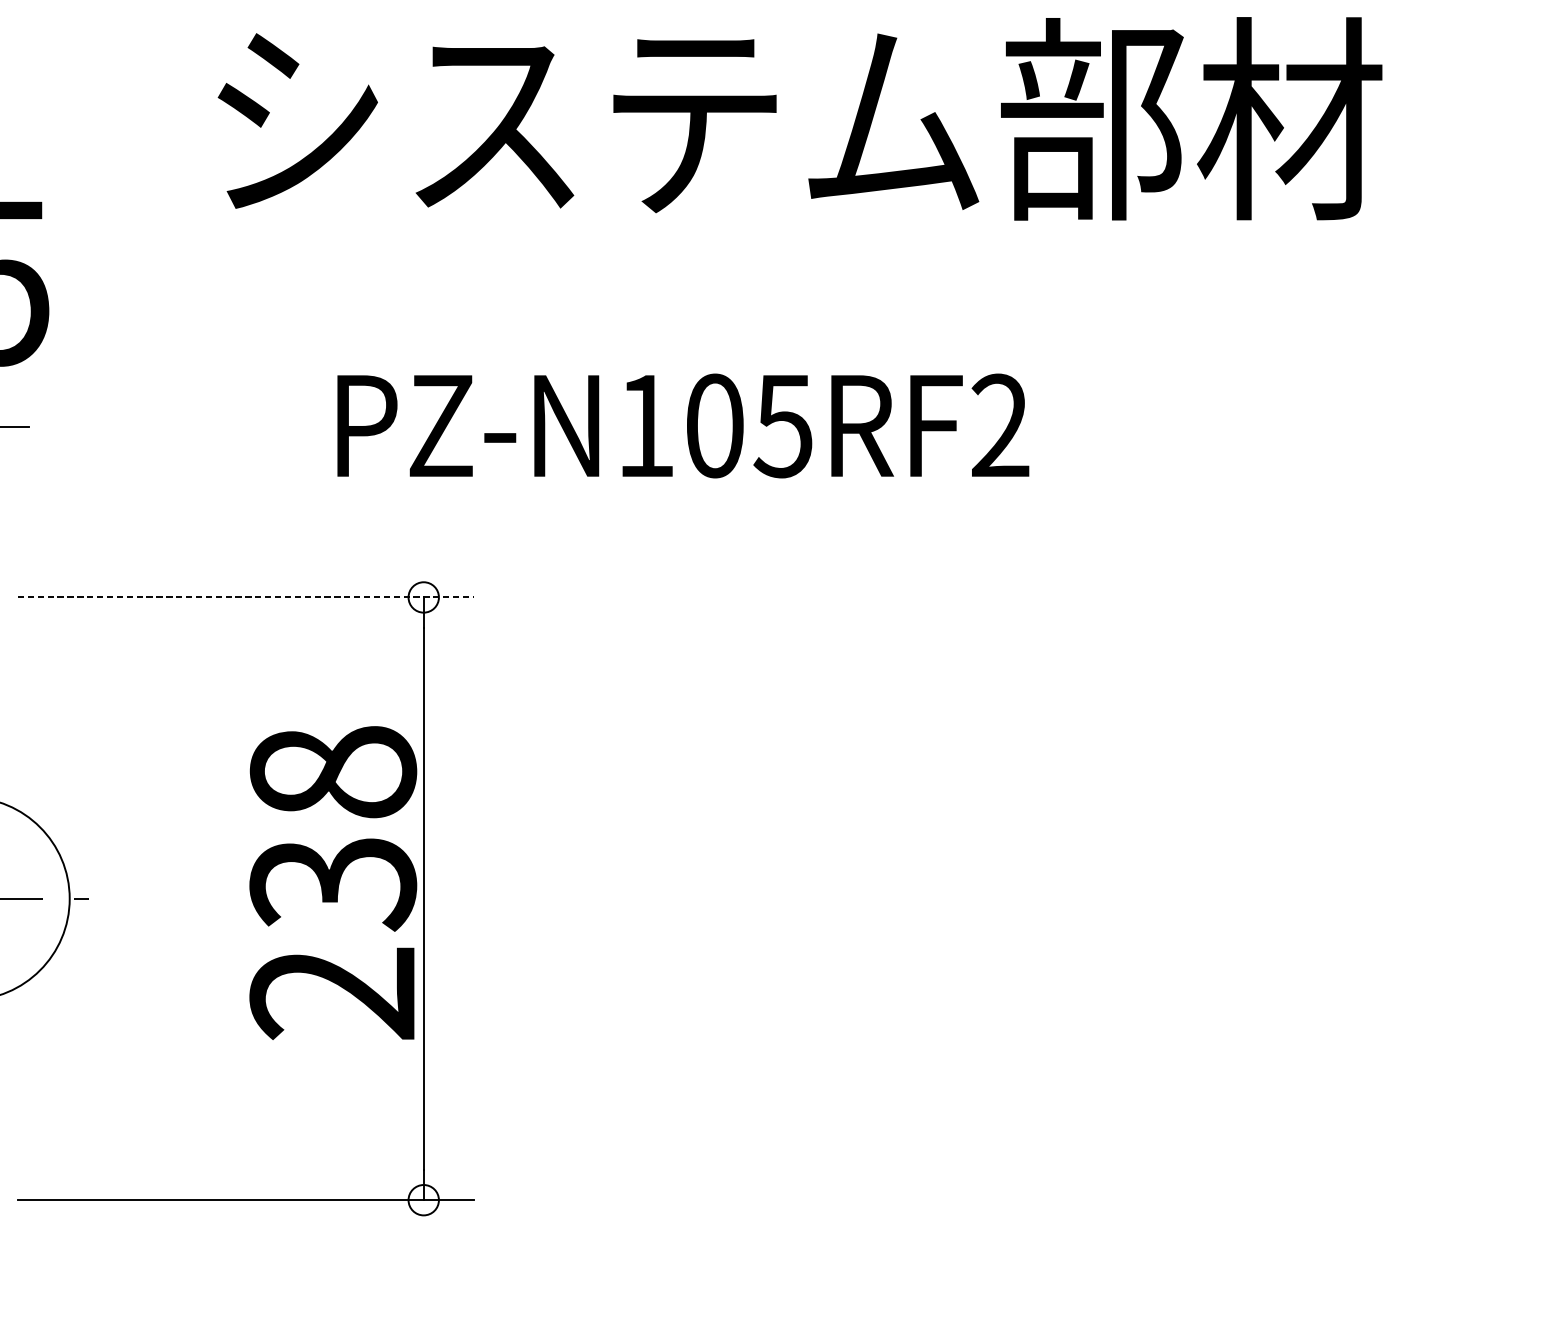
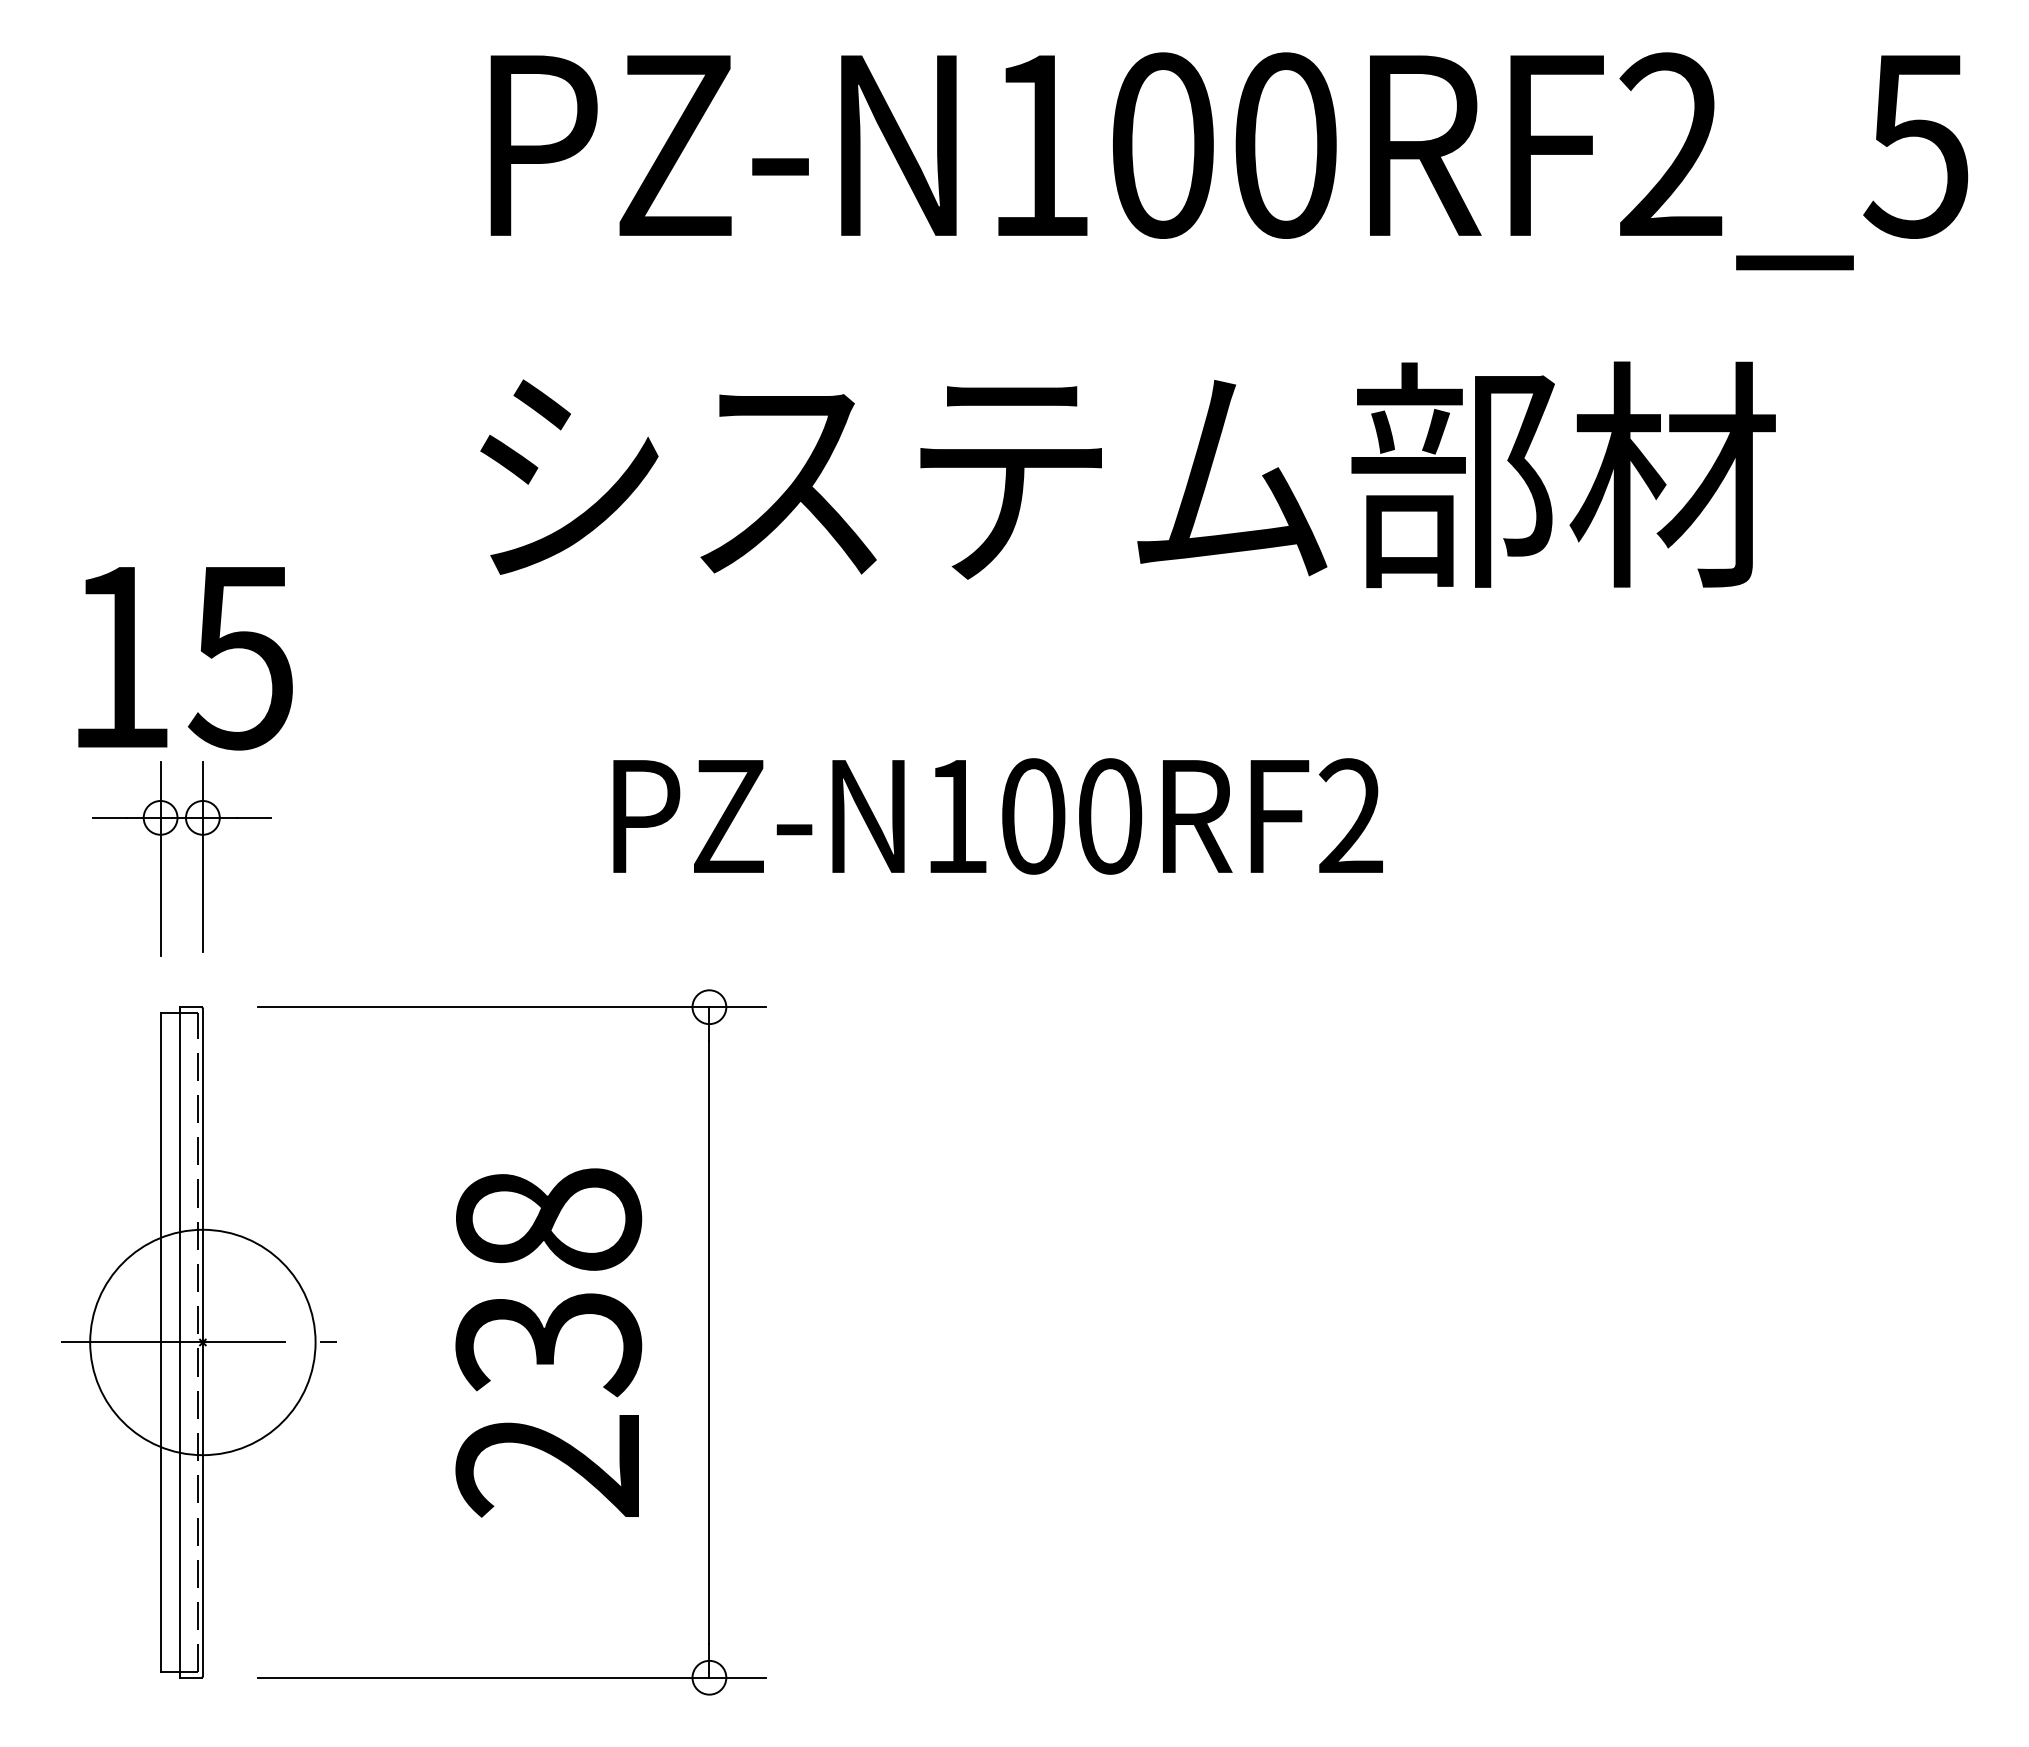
text: (783, 426) -> (1109, 816), PZ-N105RF2 -> PZ-N100RF2
line: (245, 597) -> (511, 1007), dashed -> solid
text: (333, 882) -> (548, 1342), moved

